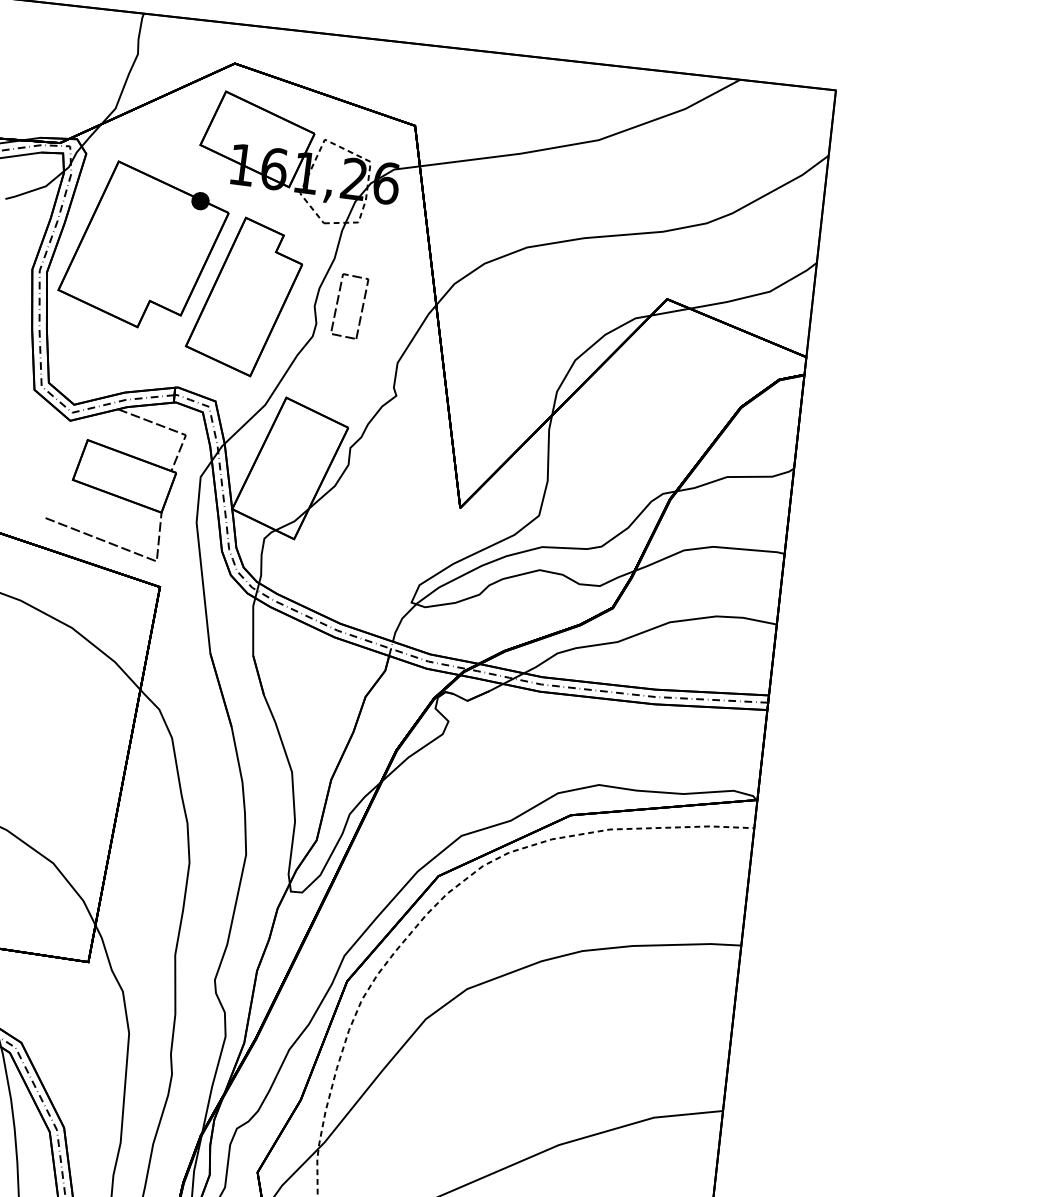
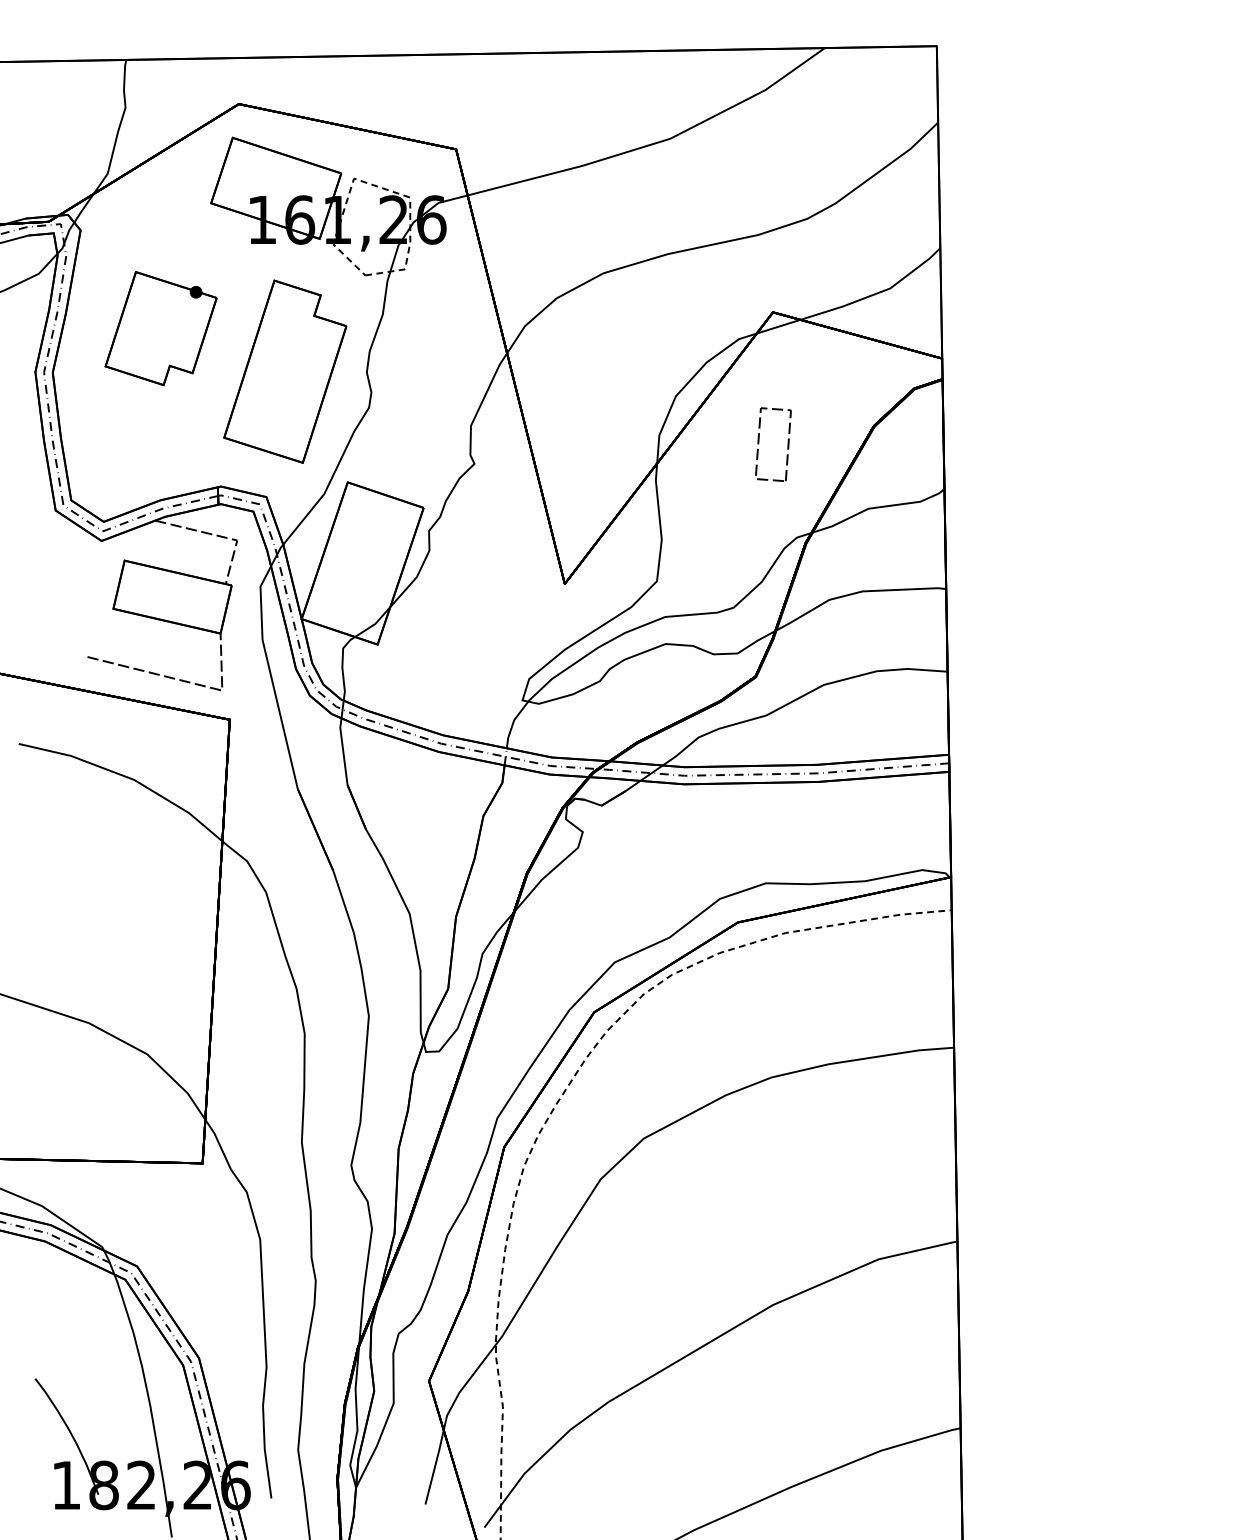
part: (143, 246) -> (160, 328), size x0.6
part: (361, 307) -> (787, 444), moved

